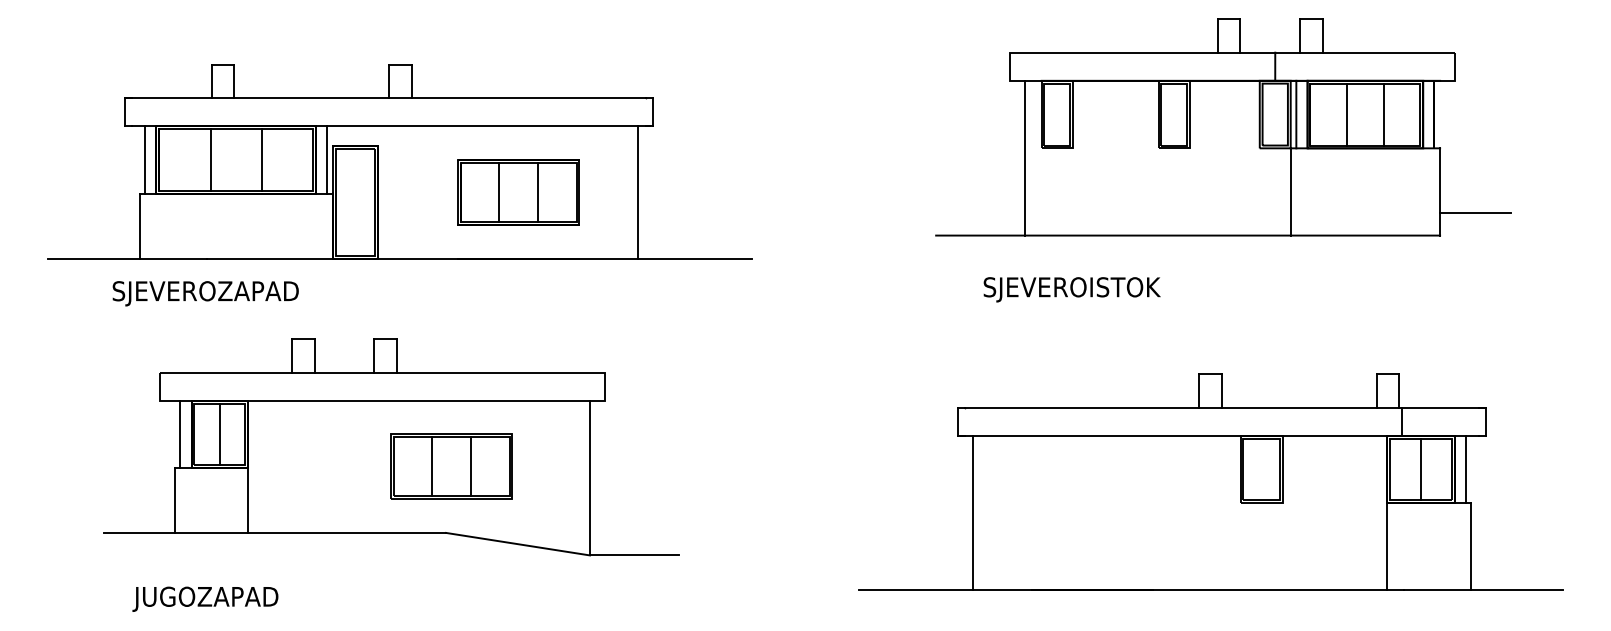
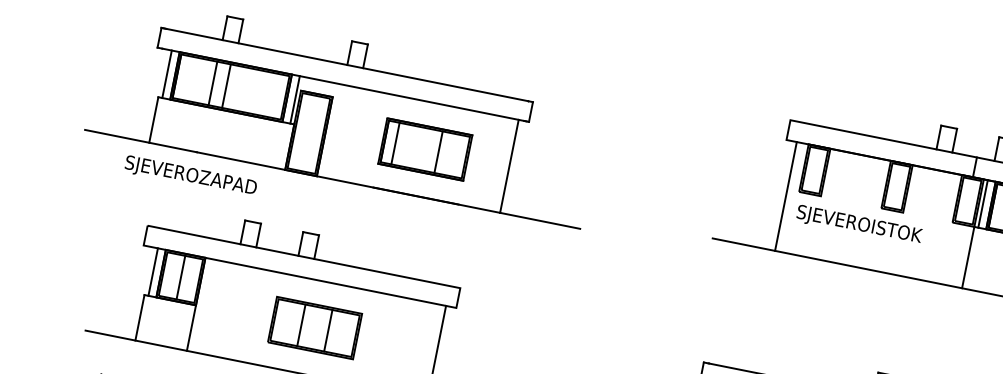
line: (261, 160) -> (226, 86), moved
line: (499, 192) -> (395, 143), moved
text: (1071, 289) -> (858, 225), moved
part: (451, 466) -> (314, 327), moved

